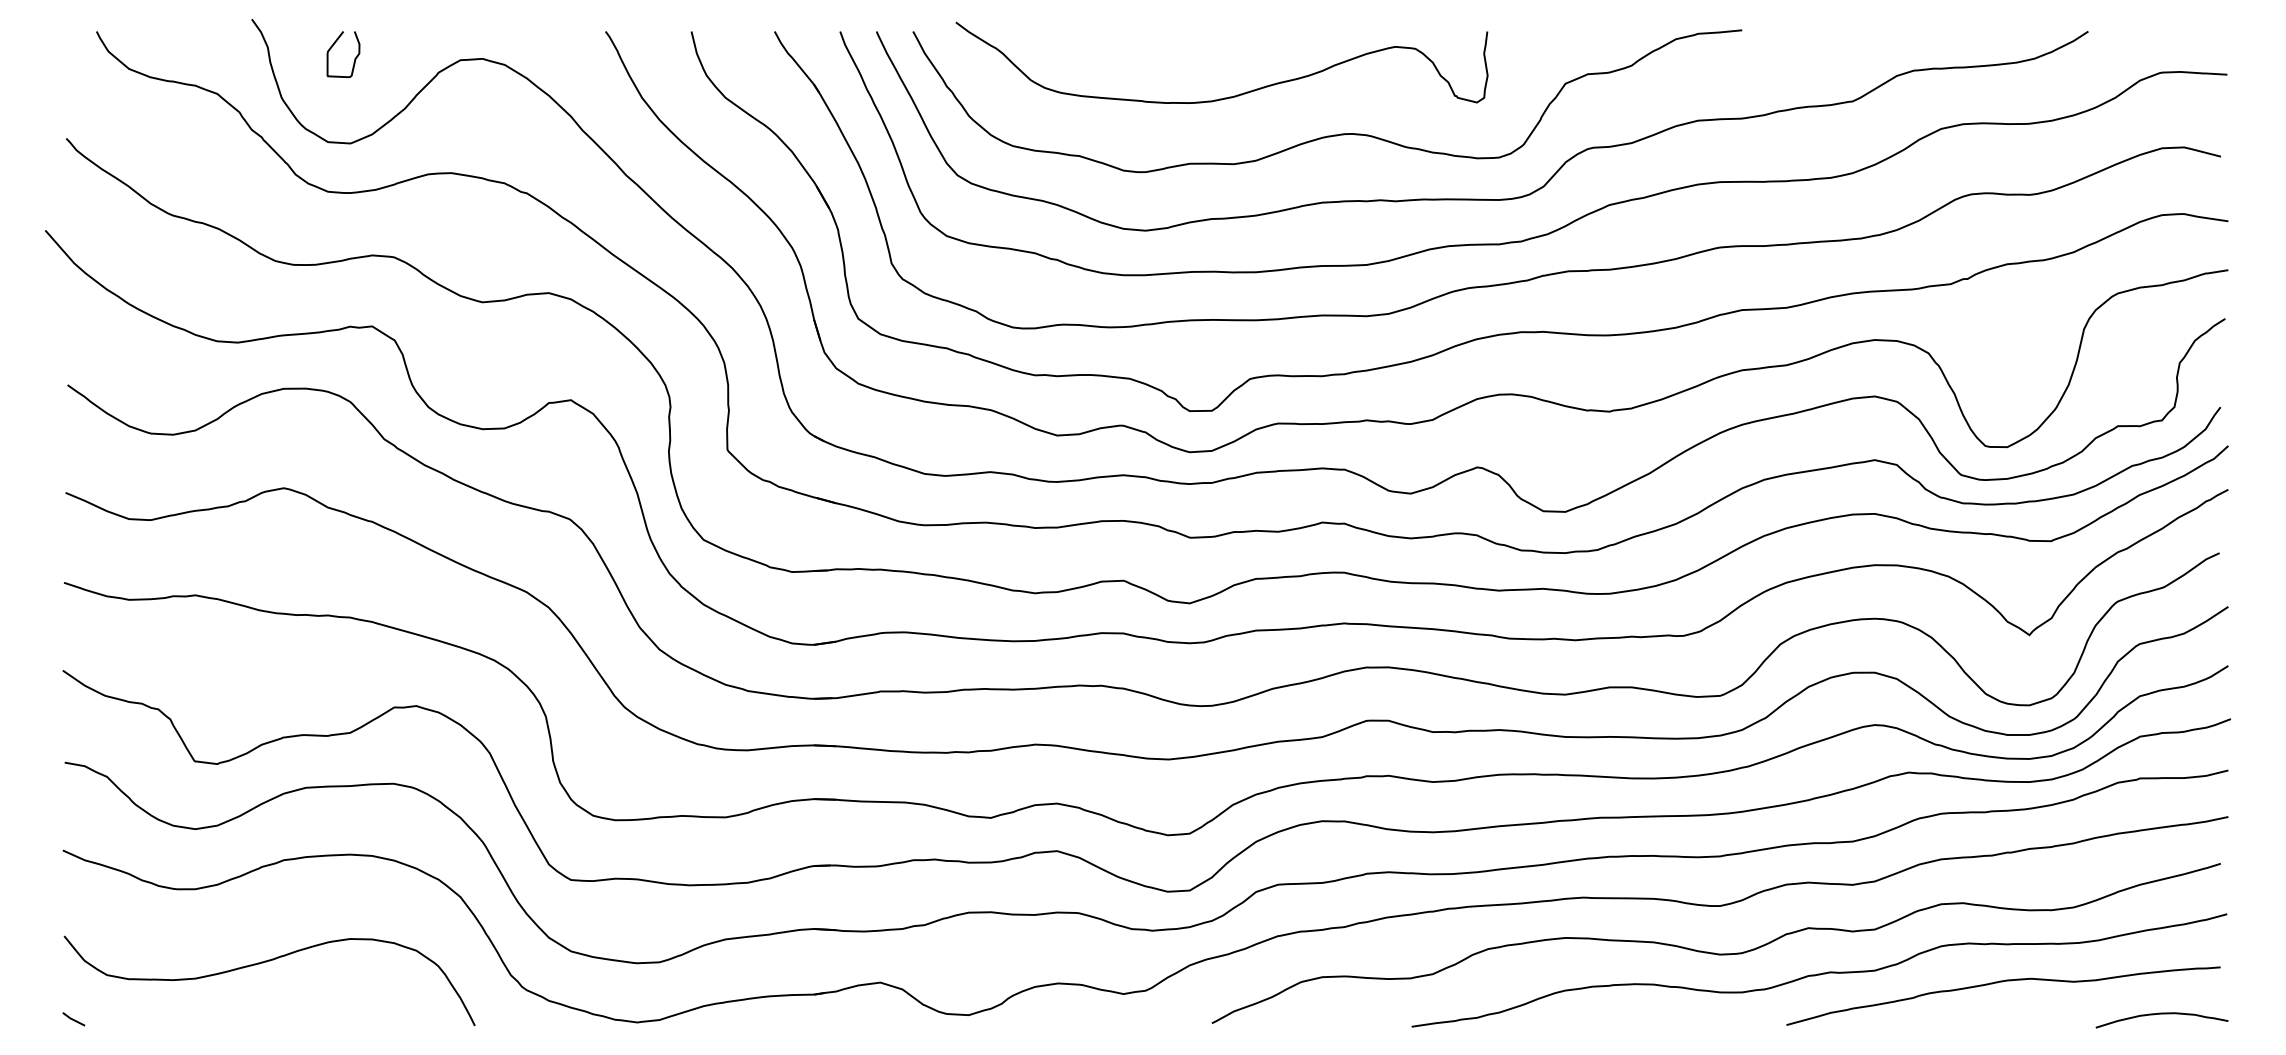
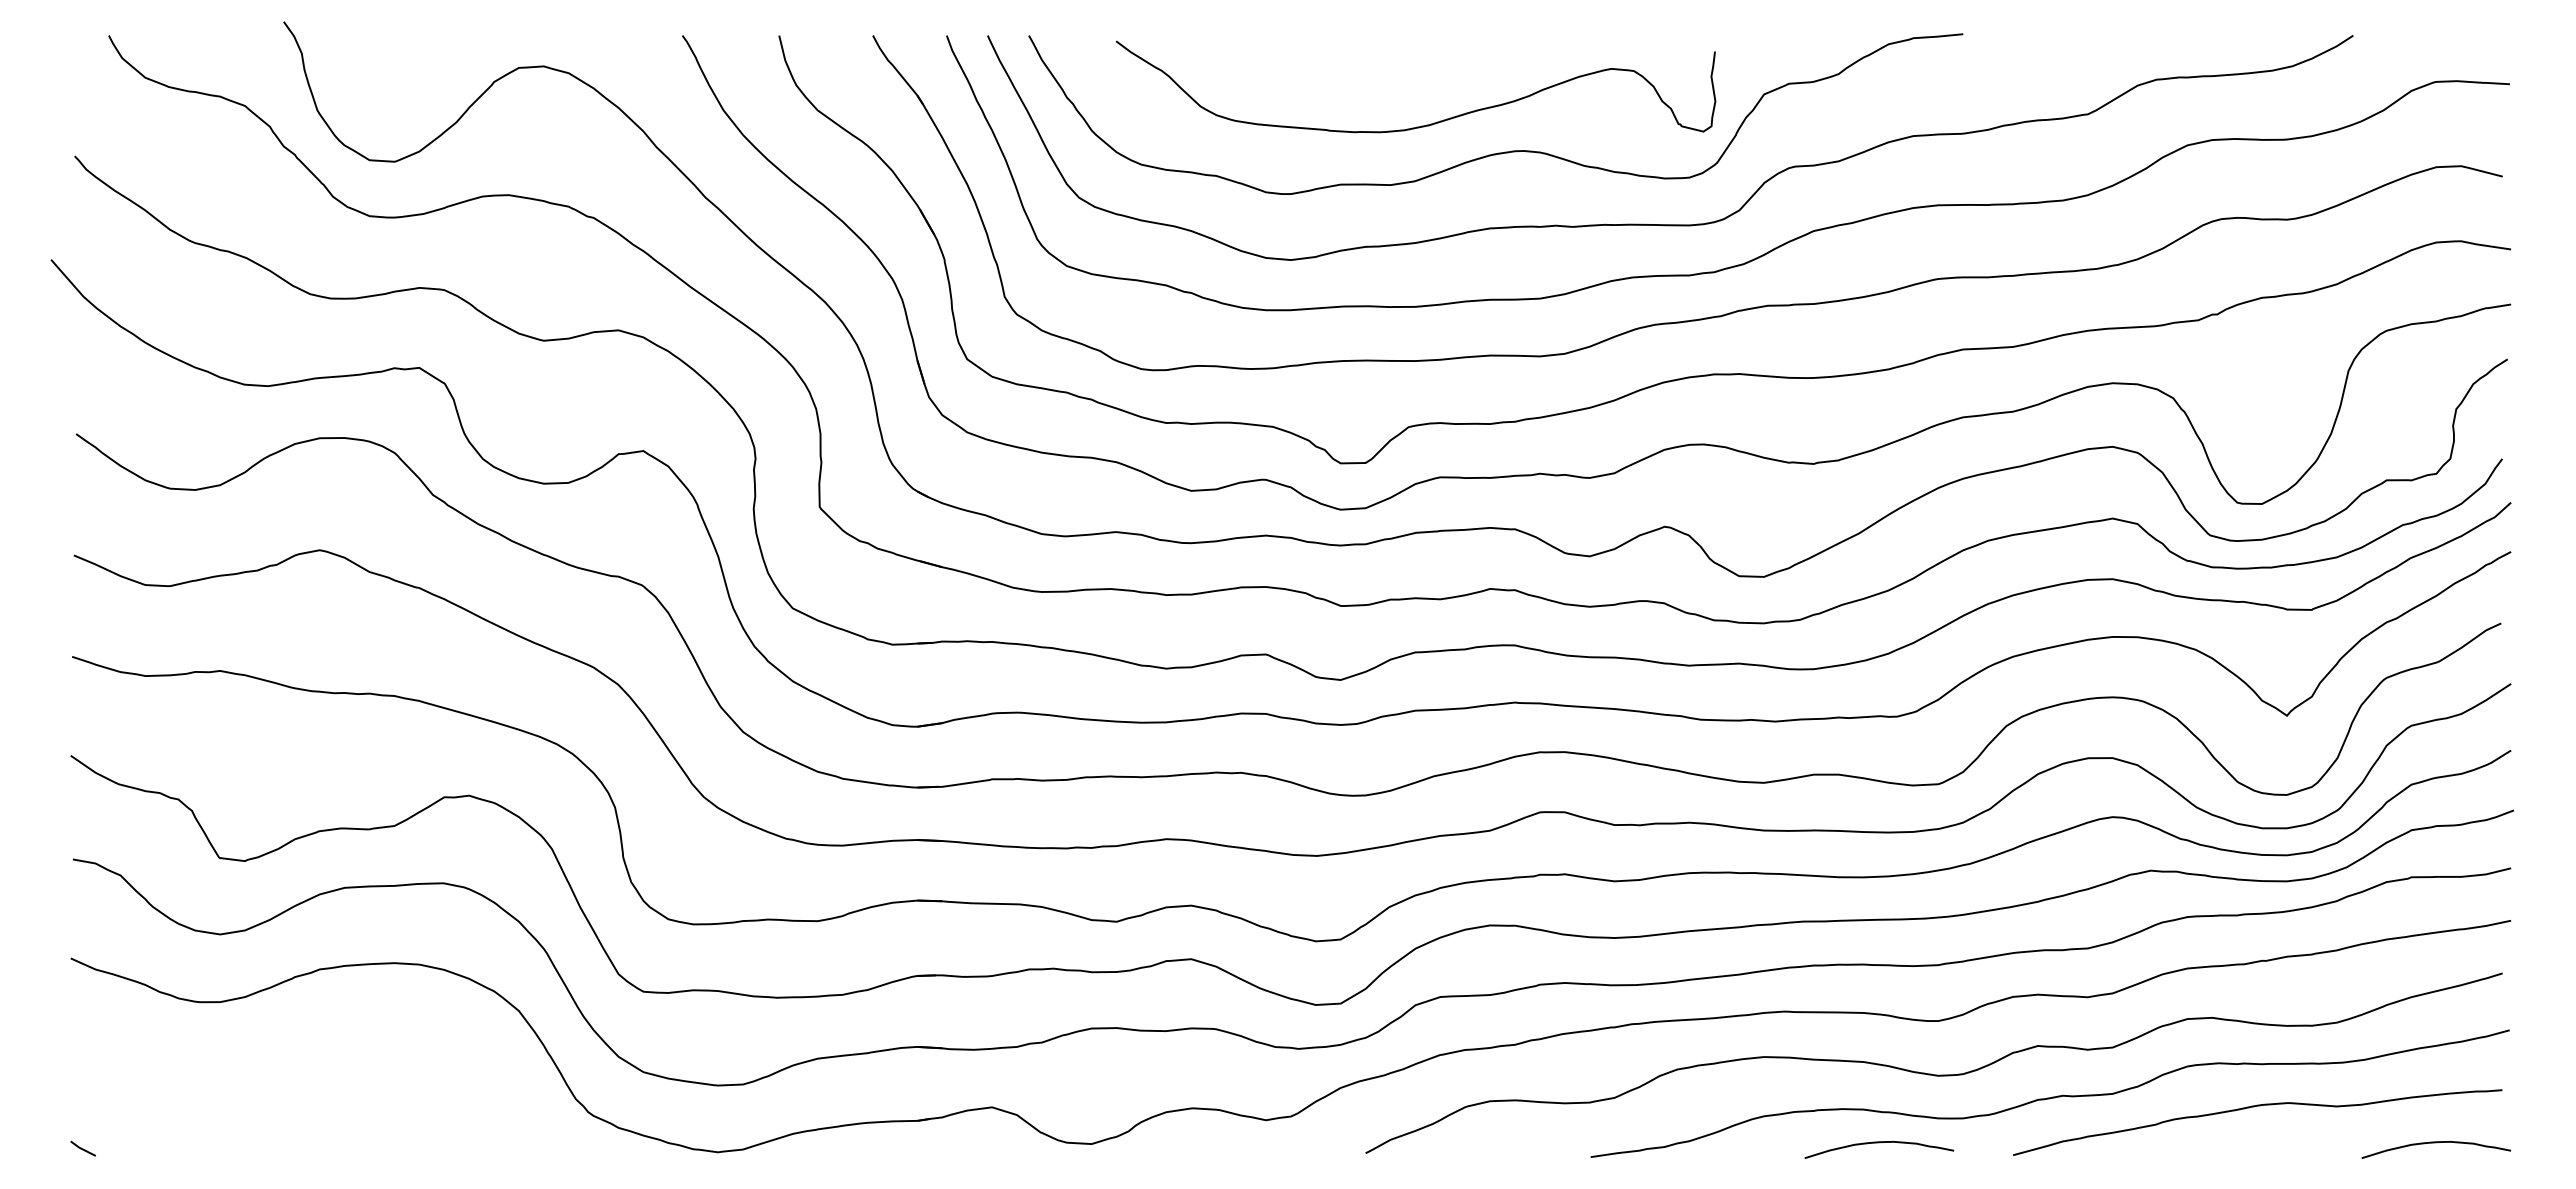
curve: (354, 58) -> (399, 66), removed
curve: (1231, 96) -> (1426, 124), moved
curve: (264, 963) -> (297, 1085), removed
curve: (1667, 1014) -> (1879, 1143), added

